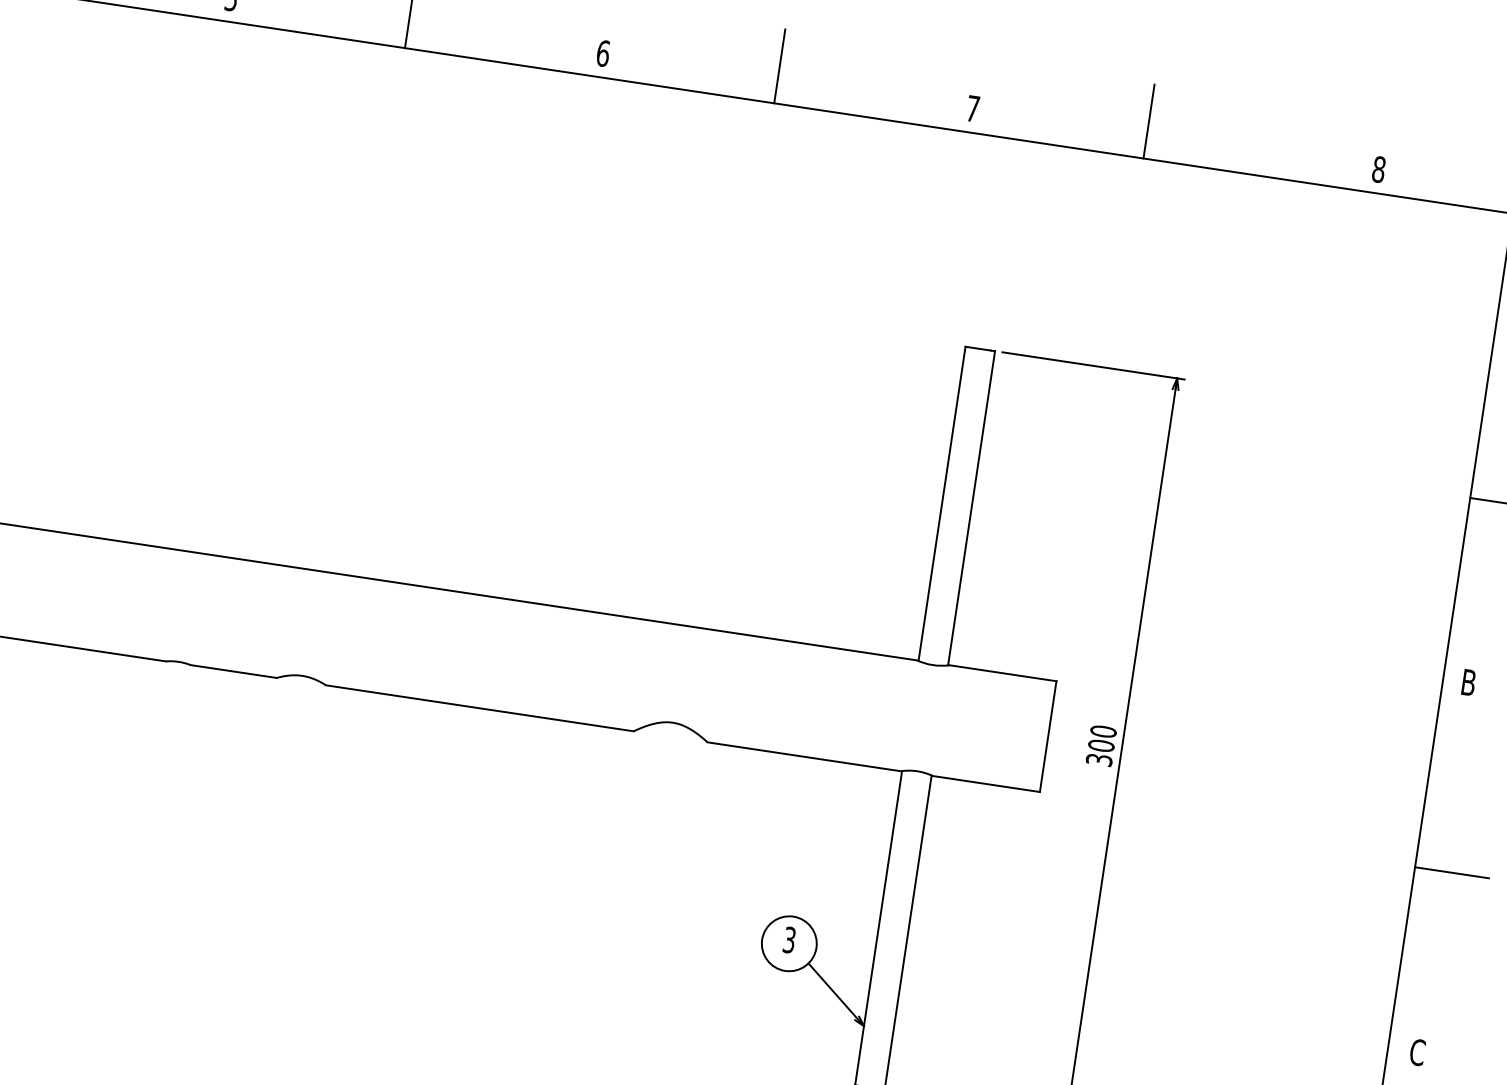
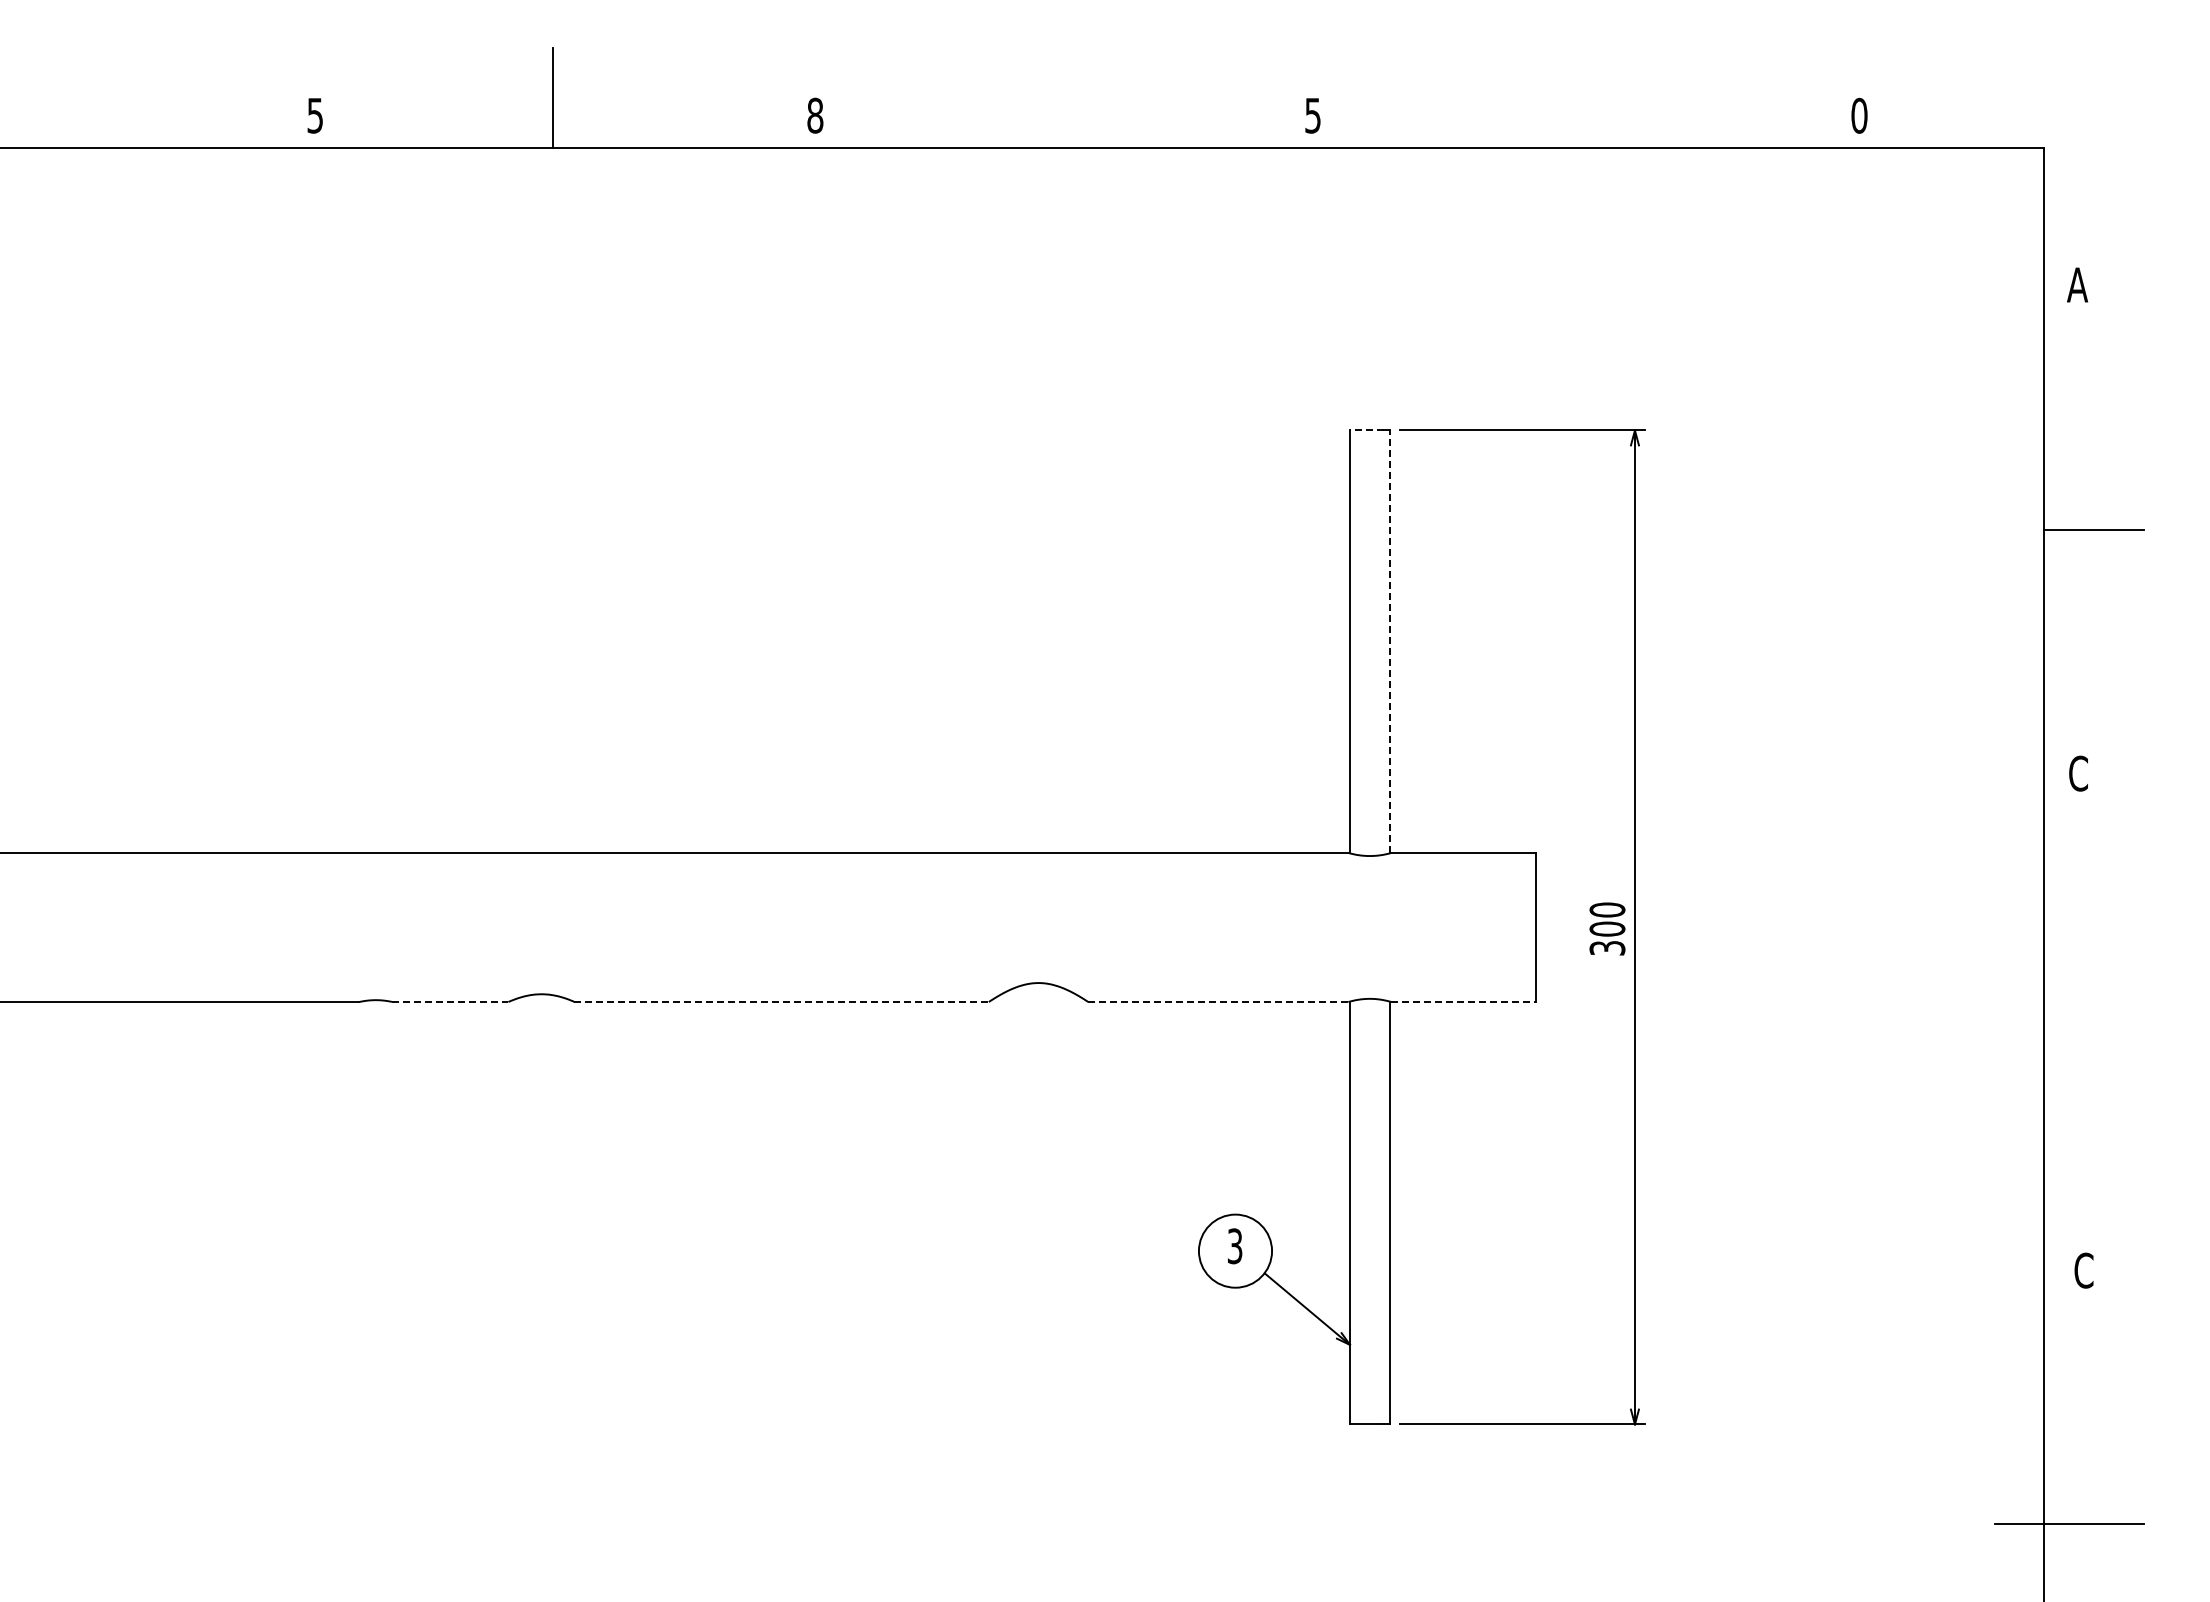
text: (603, 53) -> (815, 115), 6 -> 8
line: (779, 66) -> (1050, 97), removed
text: (972, 108) -> (1312, 115), 7 -> 5
line: (1149, 121) -> (1547, 97), removed
text: (1379, 169) -> (1859, 115), 8 -> 0
line: (977, 348) -> (1366, 430), solid -> dashed
line: (971, 507) -> (1389, 641), solid -> dashed
line: (233, 671) -> (450, 1002), solid -> dashed
text: (1468, 682) -> (2078, 773), B -> C
line: (480, 708) -> (782, 1002), solid -> dashed
line: (804, 757) -> (1218, 1002), solid -> dashed
line: (986, 784) -> (1463, 1002), solid -> dashed
line: (1451, 872) -> (2093, 1027), removed

